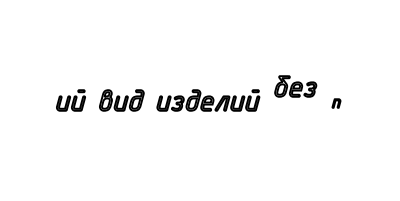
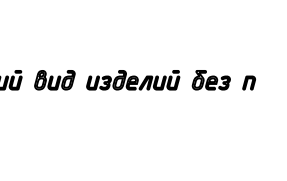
part: (295, 86) -> (211, 80), moved
part: (336, 103) -> (249, 82), size x1.67

